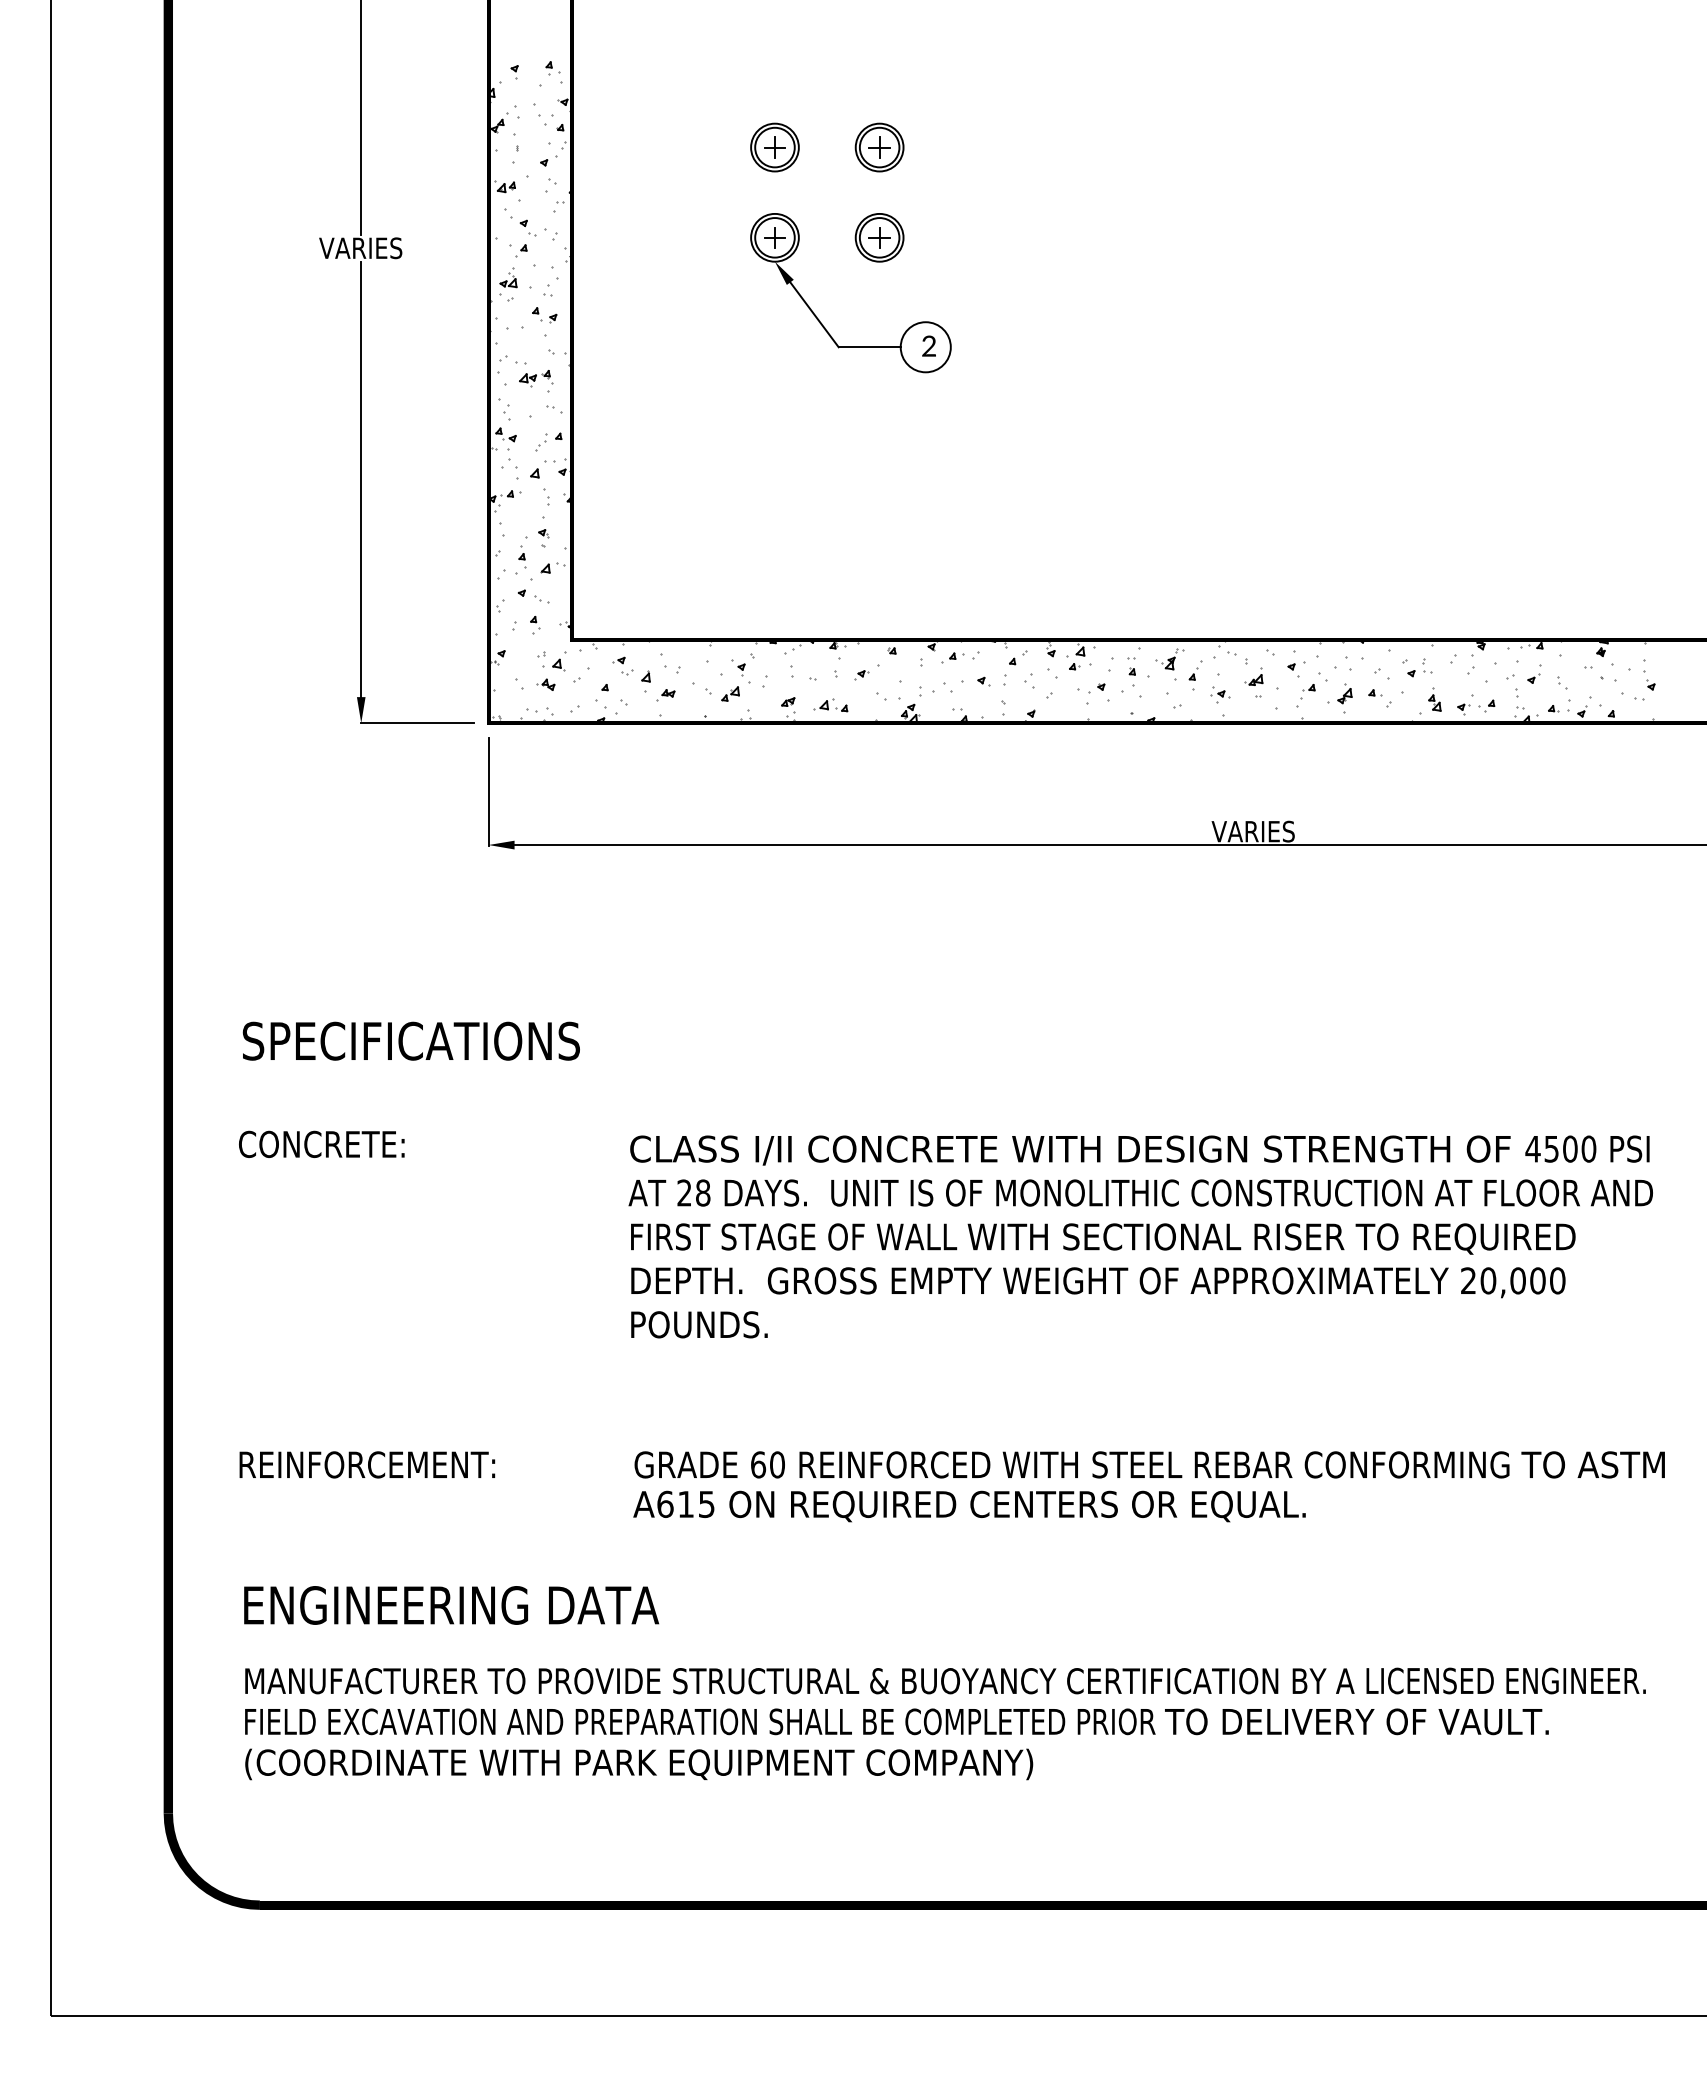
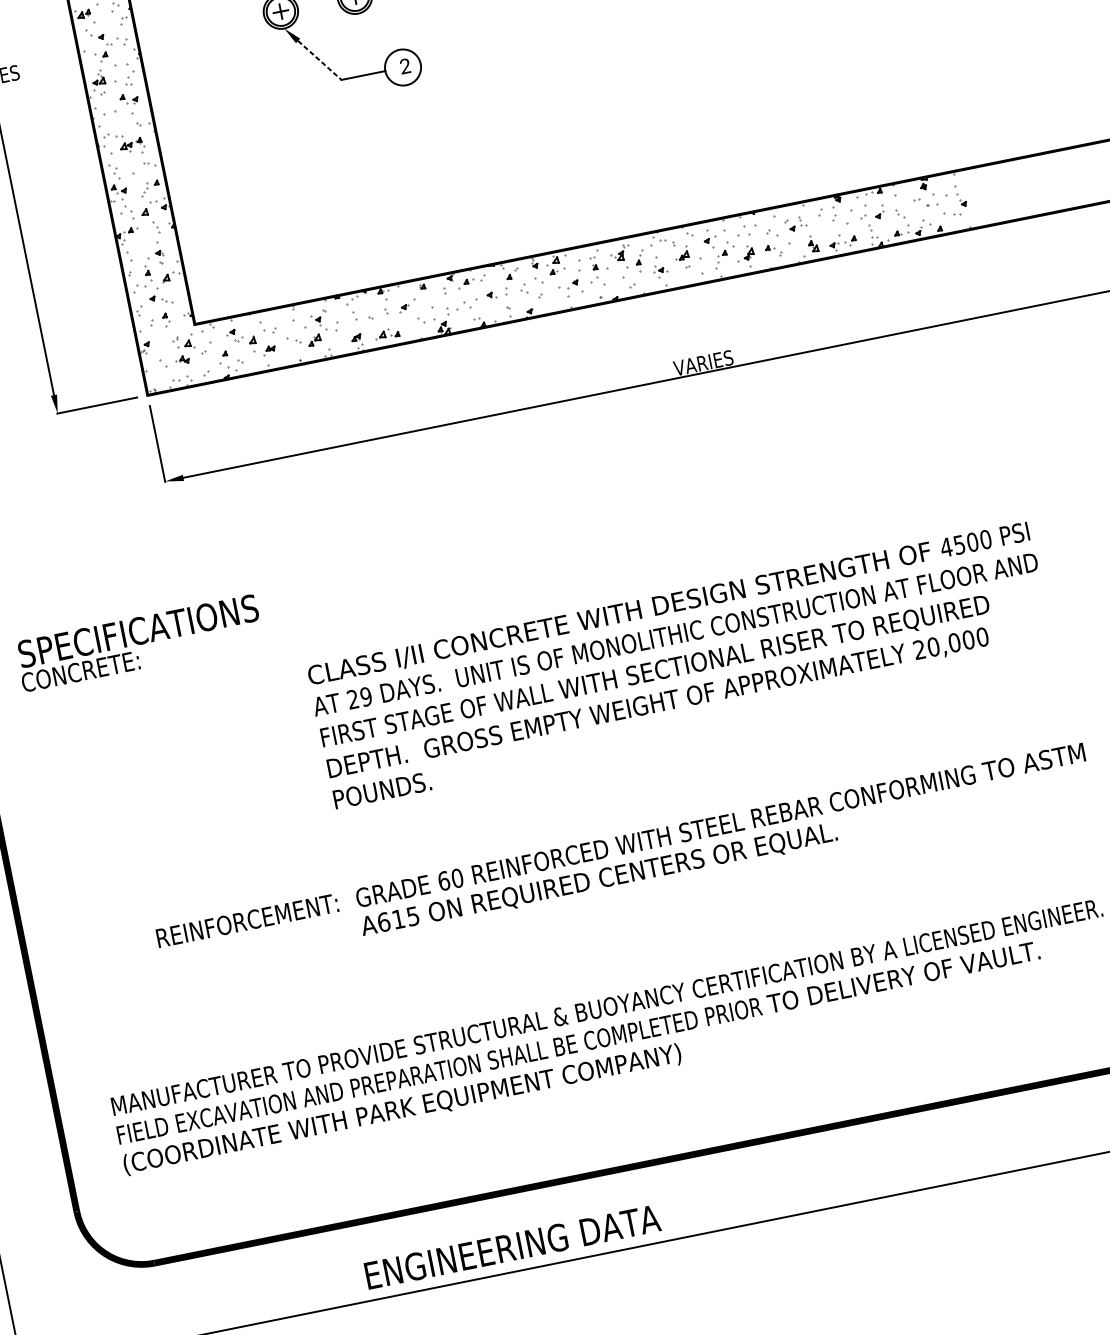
line: (814, 315) -> (319, 60), solid -> dashed
text: (321, 1143) -> (80, 671), moved
text: (702, 1192) -> (365, 696), 28 -> 29
text: (367, 1464) -> (247, 920), moved
text: (451, 1605) -> (512, 1247), moved

